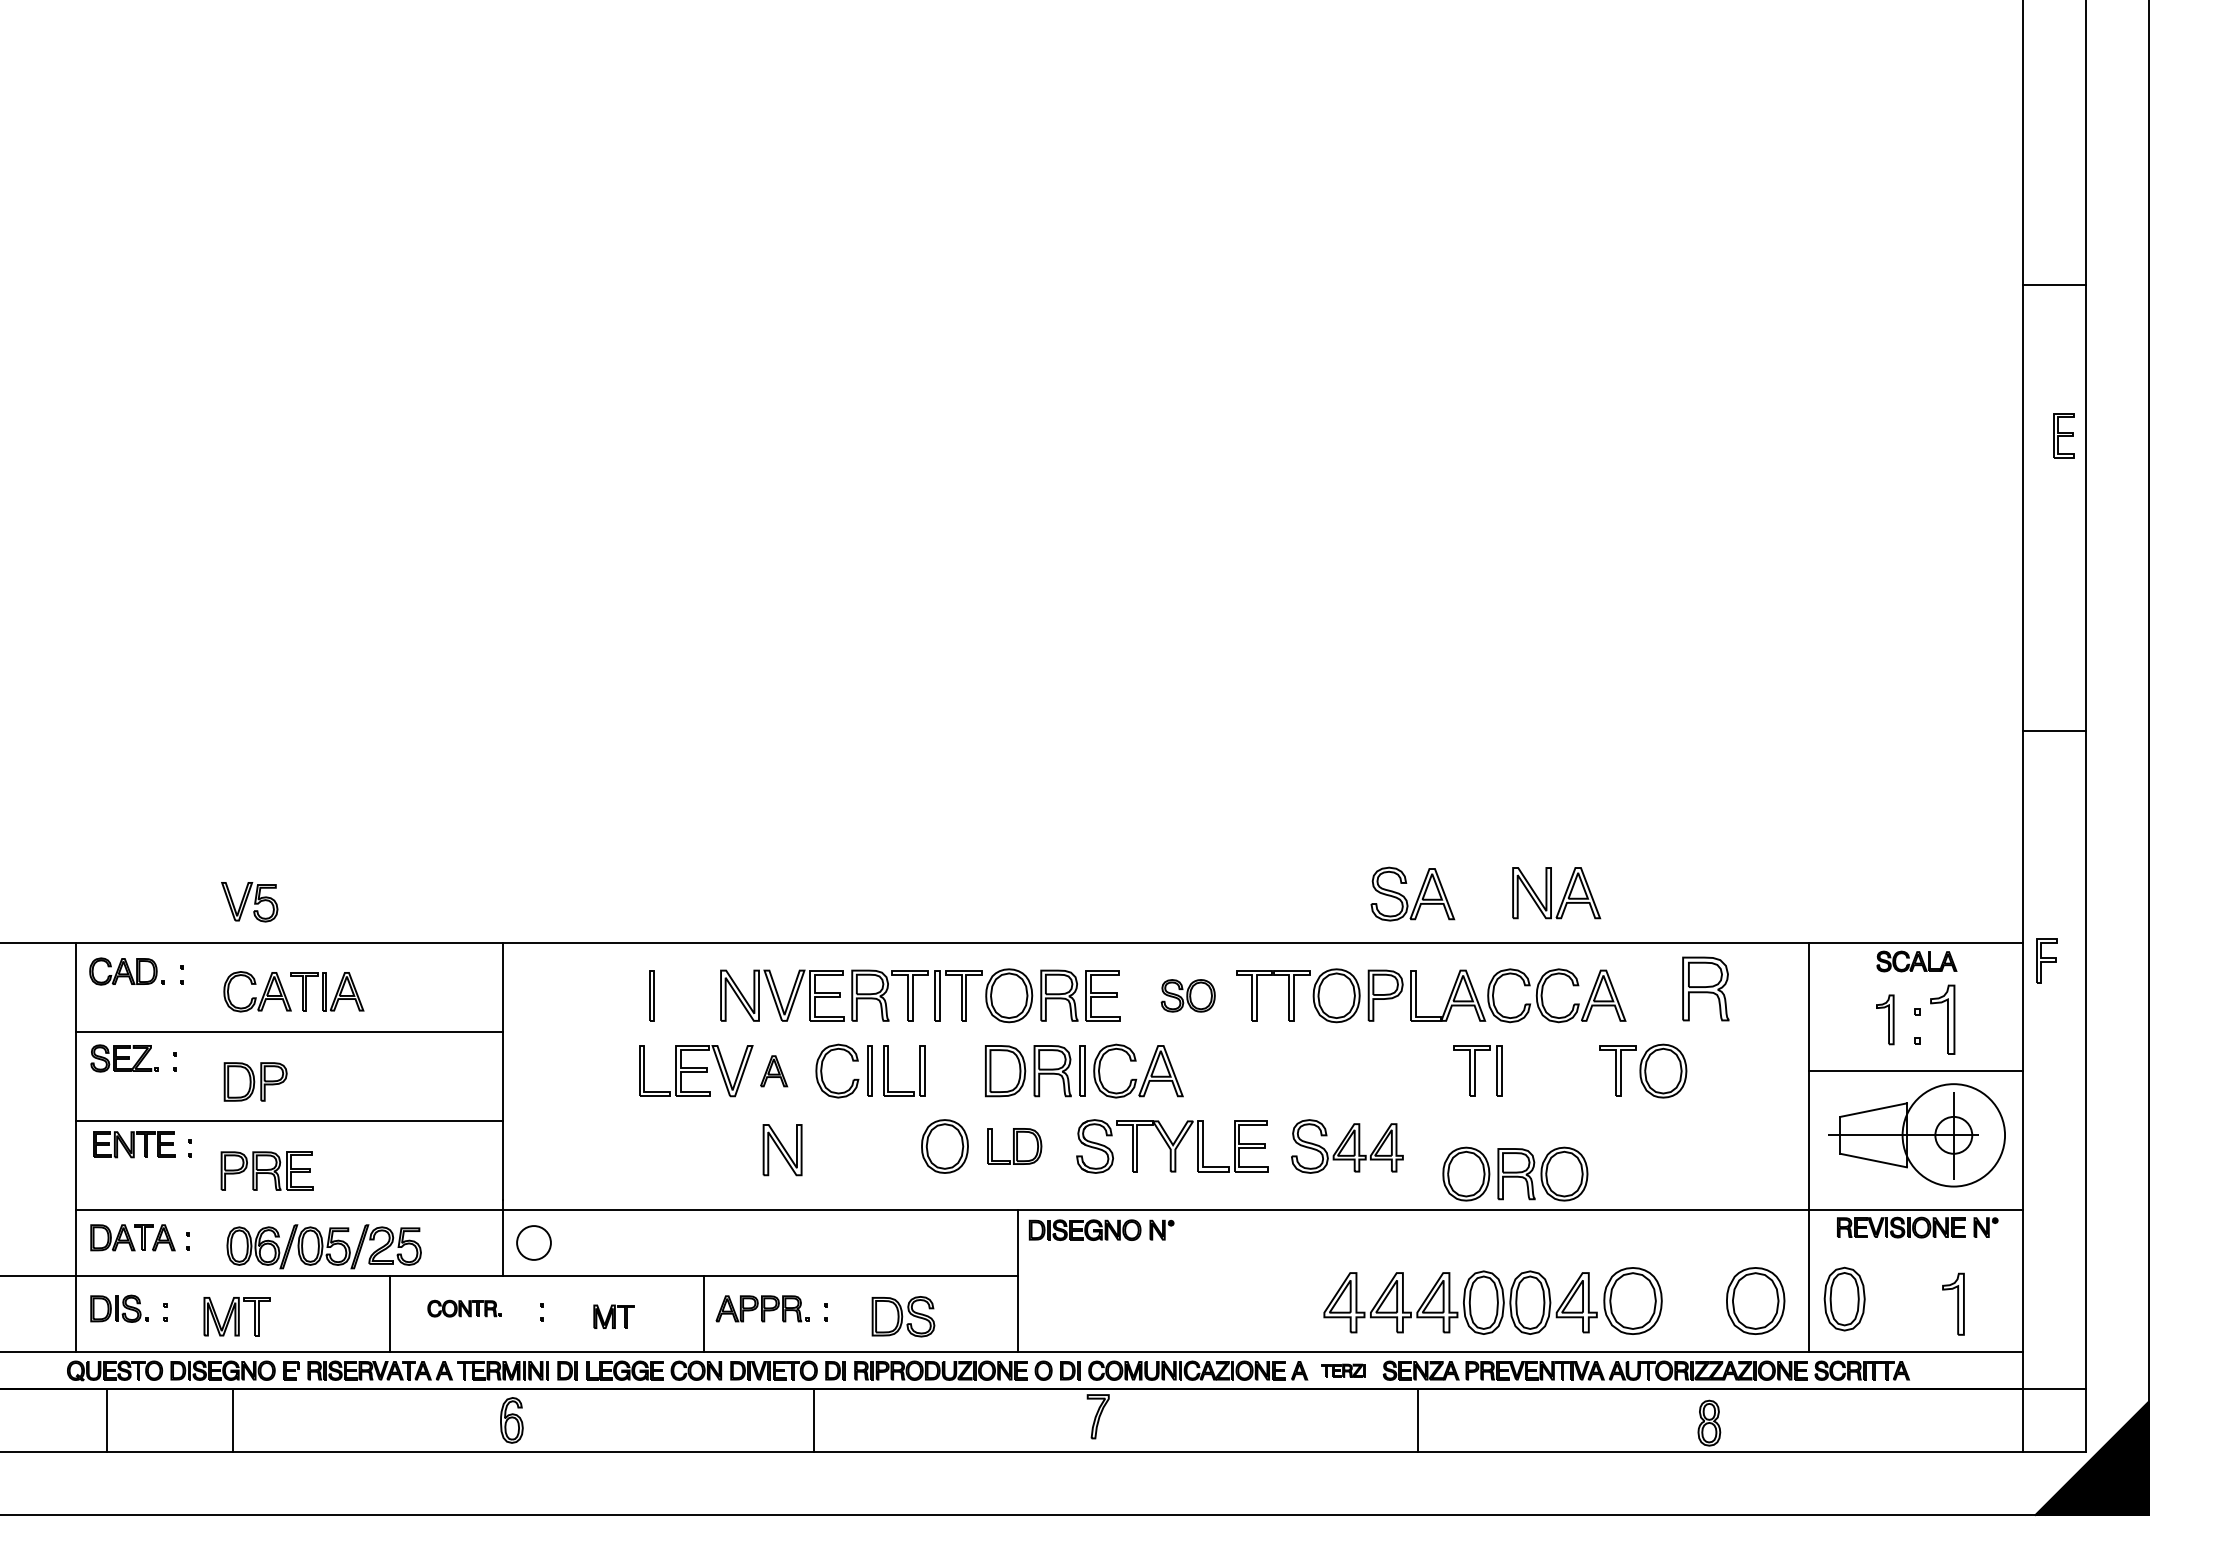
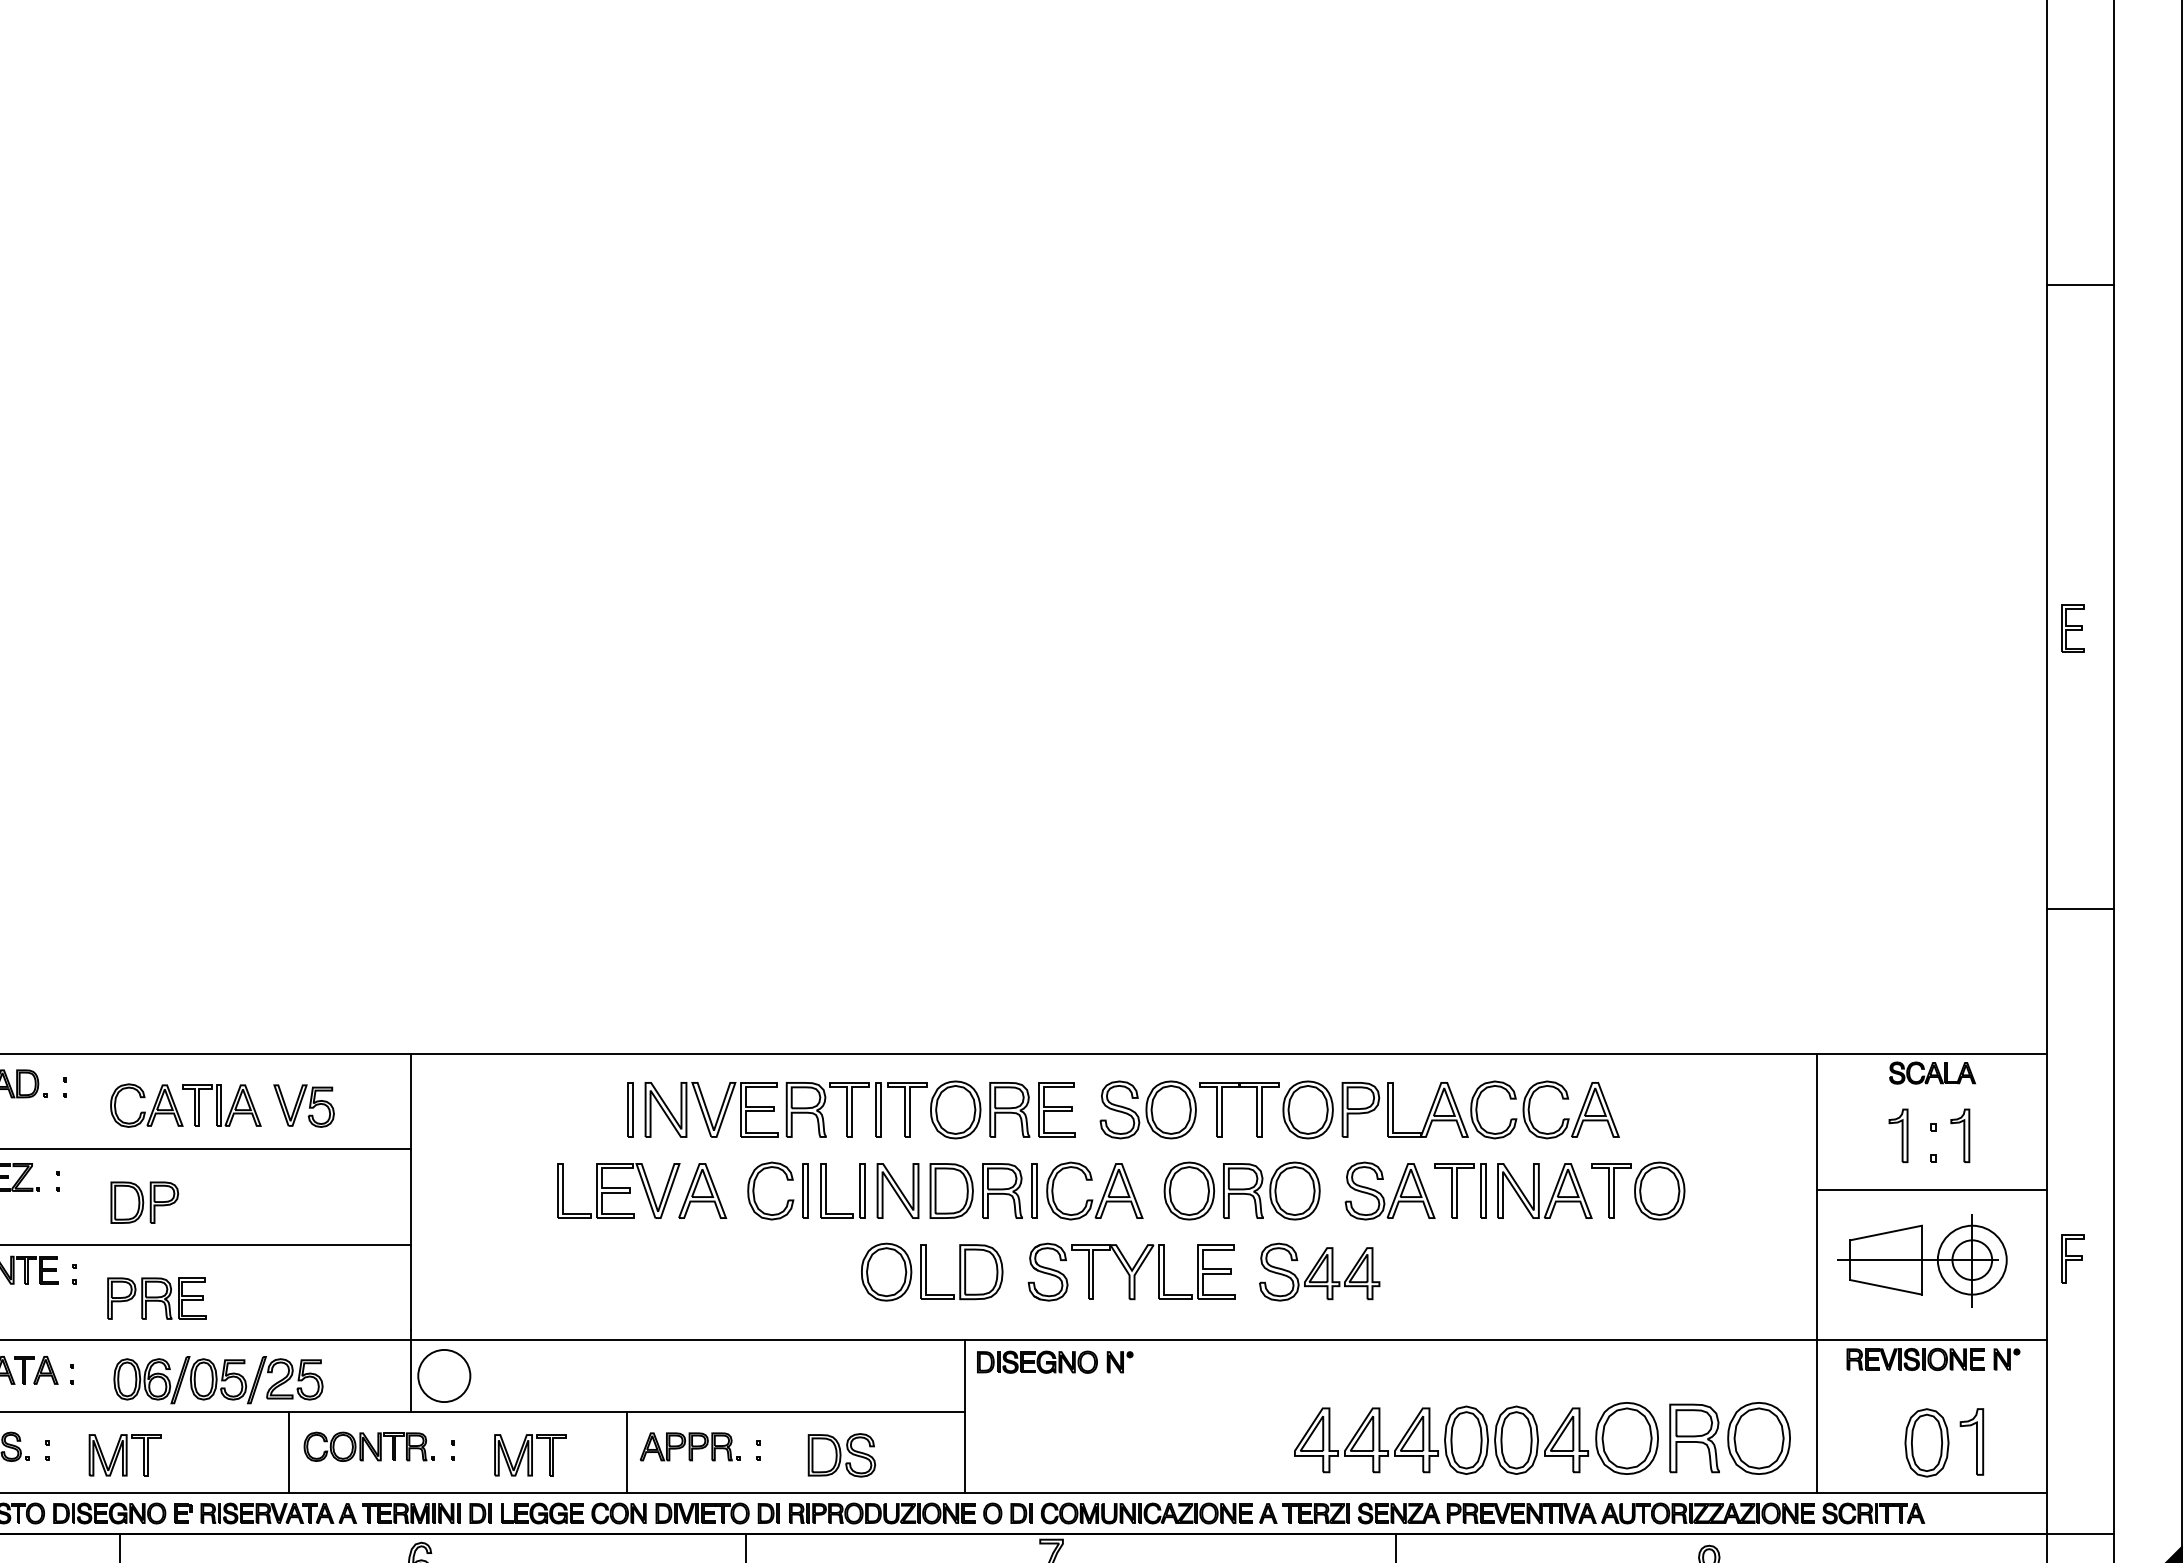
line: (2053, 284) -> (2079, 285), moved
part: (2063, 435) -> (2072, 628), moved
line: (2053, 731) -> (2079, 909), moved
part: (1556, 893) -> (1544, 1191), moved
part: (1418, 894) -> (1396, 1191), moved
part: (249, 902) -> (303, 1106), moved
part: (2046, 960) -> (2072, 1258), moved
part: (1705, 988) -> (1694, 1437), moved
part: (651, 995) -> (629, 1109), moved
part: (1188, 995) -> (1148, 1109), size x1.67
part: (1942, 1019) -> (1960, 1135), size x0.71
part: (773, 1071) -> (702, 1191), size x1.67
circle: (1953, 1135) -> (1971, 1260), size x0.62
part: (1014, 1146) -> (961, 1272), size x1.43
part: (782, 1150) -> (897, 1191), moved
part: (1515, 1173) -> (1242, 1190), moved
circle: (533, 1242) -> (443, 1375), size x1.43
part: (1844, 1298) -> (1926, 1442), moved
part: (464, 1308) -> (369, 1446), size x1.67
part: (613, 1316) -> (529, 1455), size x1.67
part: (1343, 1370) -> (1315, 1513), size x1.43

